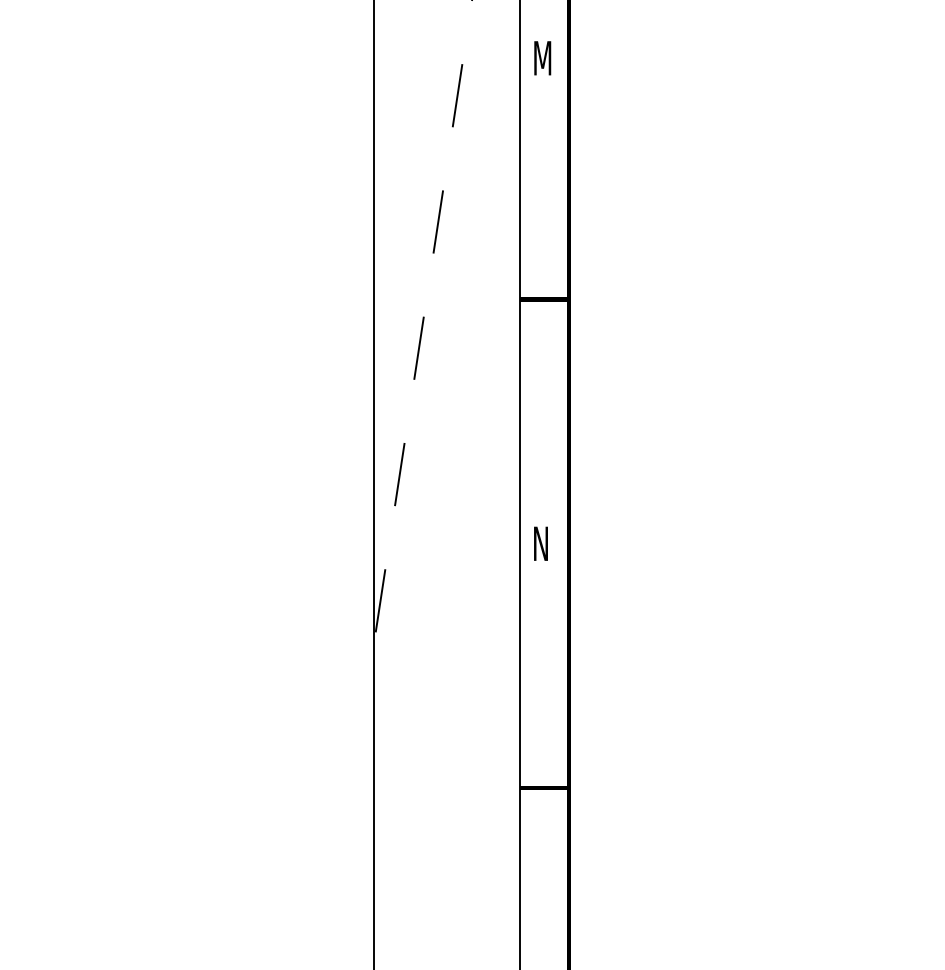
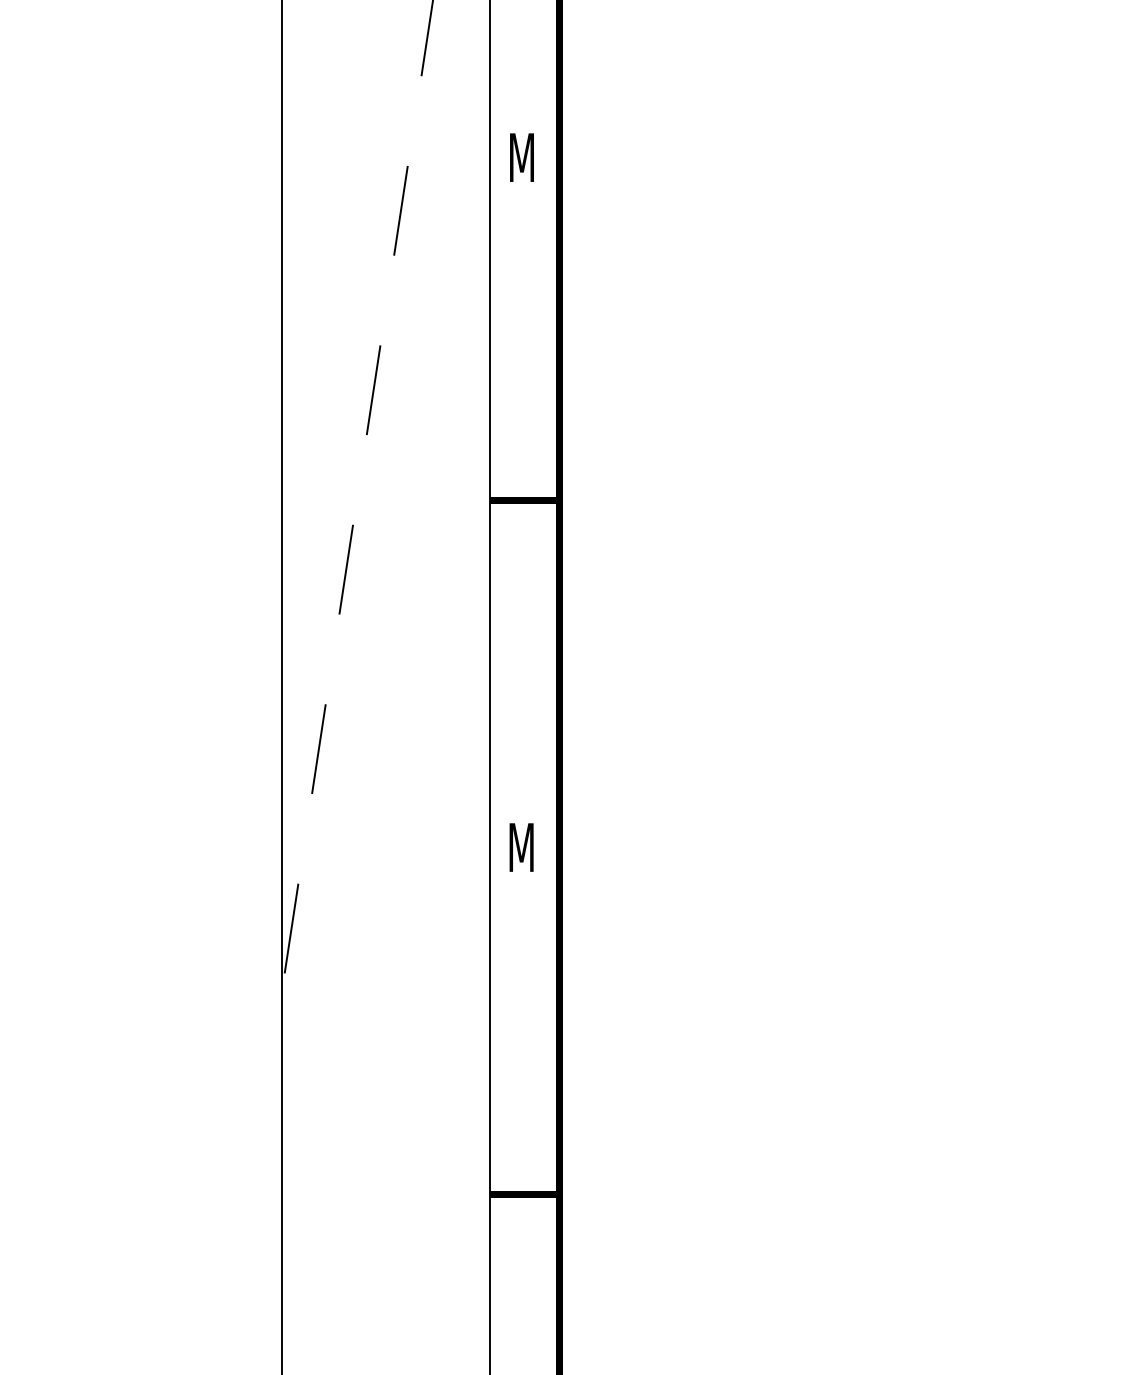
text: (543, 543) -> (523, 847), N -> M

